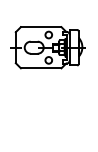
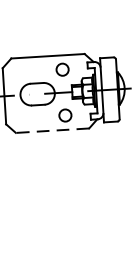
line: (40, 68) -> (51, 131), solid -> dashed

